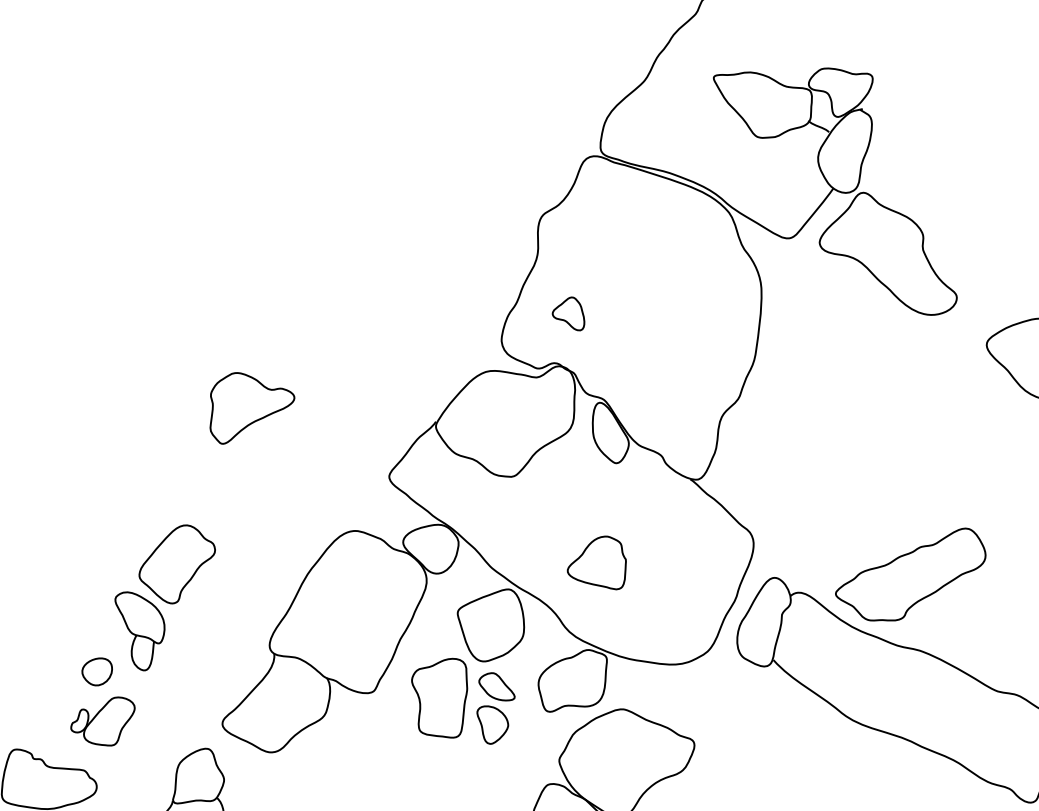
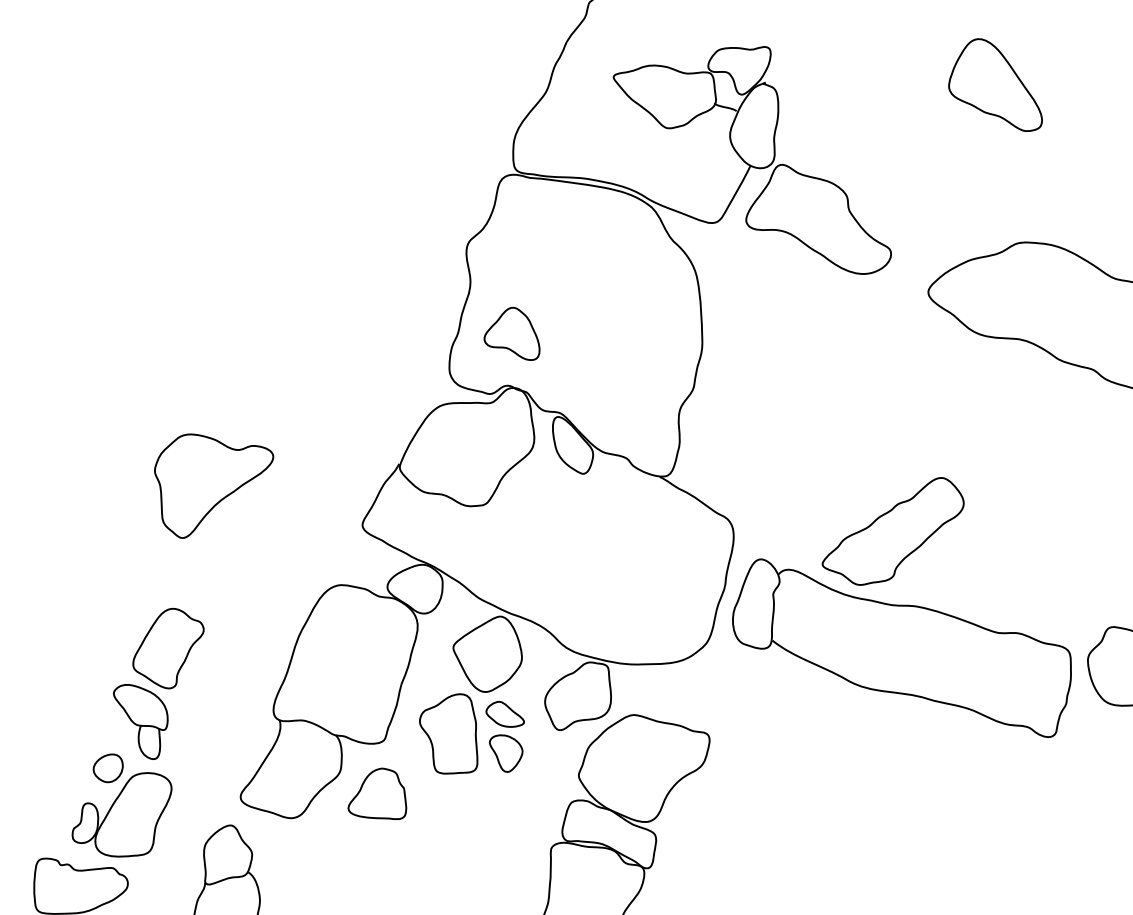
part: (569, 312) -> (511, 333), size x1.67
part: (250, 411) -> (214, 485), size x1.43
part: (598, 560) -> (377, 793), moved
part: (102, 719) -> (121, 814), size x1.67

